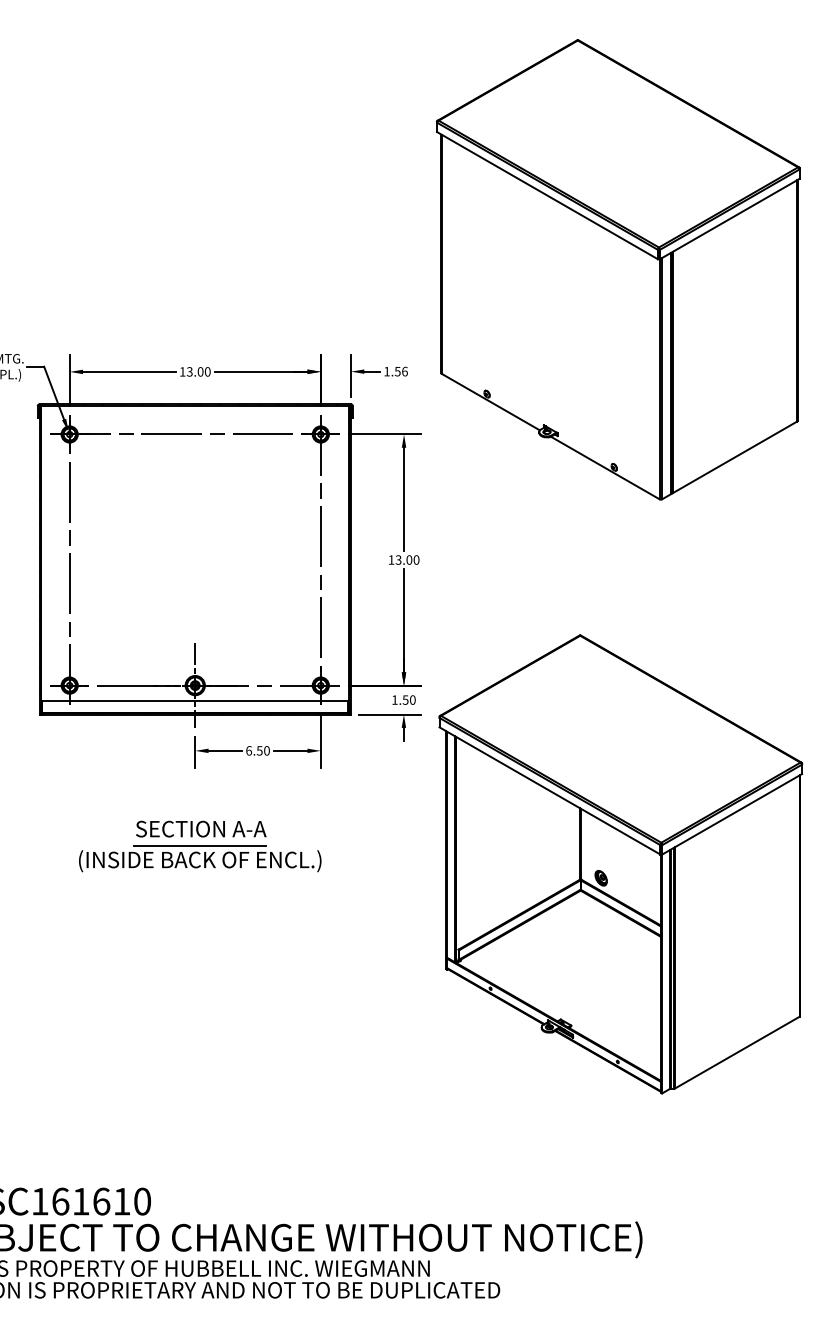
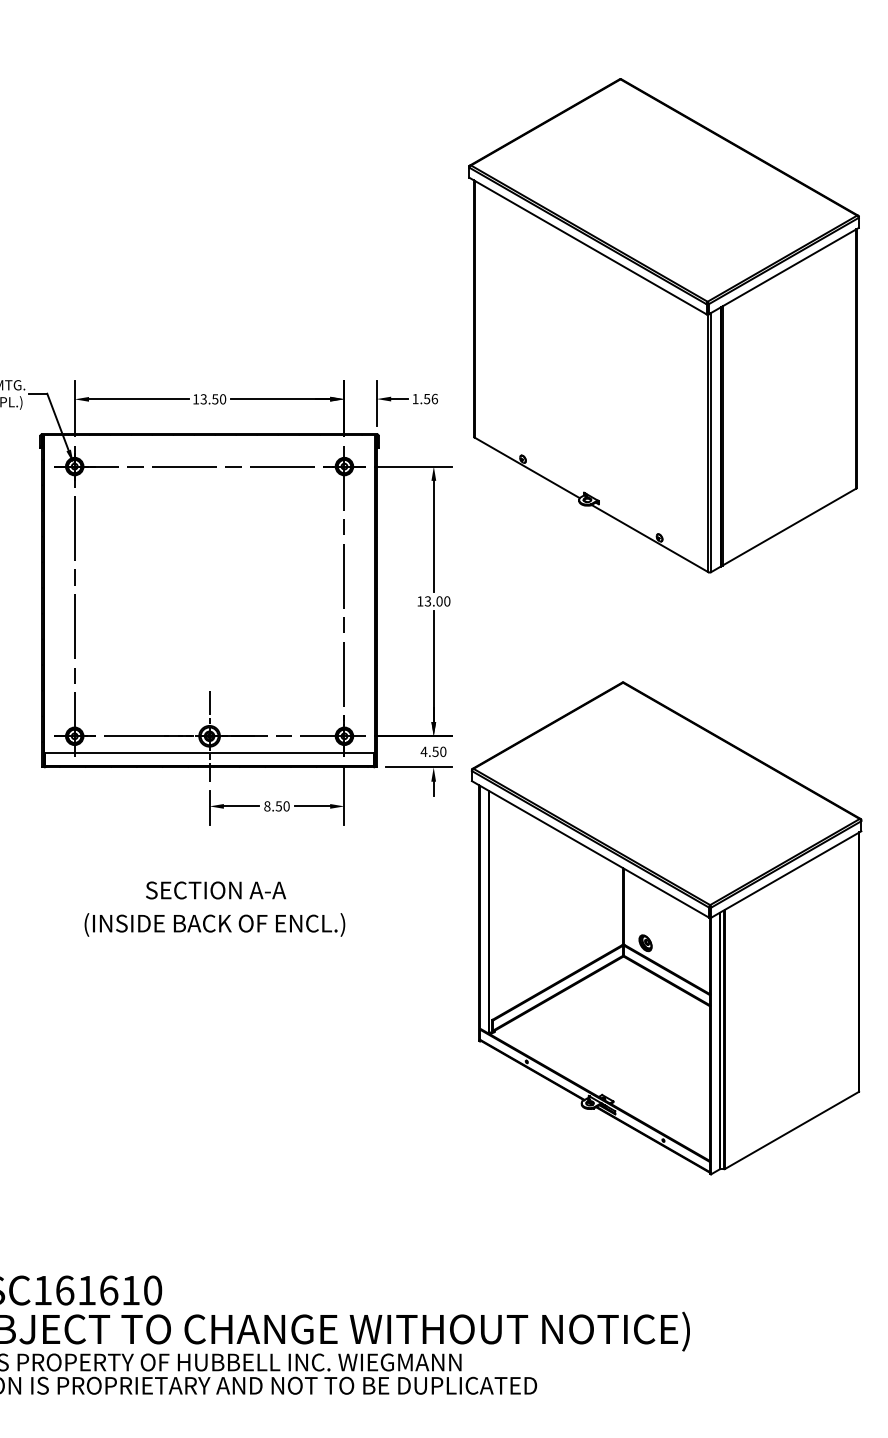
part: (617, 269) -> (663, 325), moved
text: (200, 372) -> (215, 399), 13.00 -> 13.50
text: (394, 699) -> (423, 751), 1.50 -> 4.50
text: (249, 750) -> (267, 806), 6.50 -> 8.50
line: (199, 845) -> (214, 908), removed

